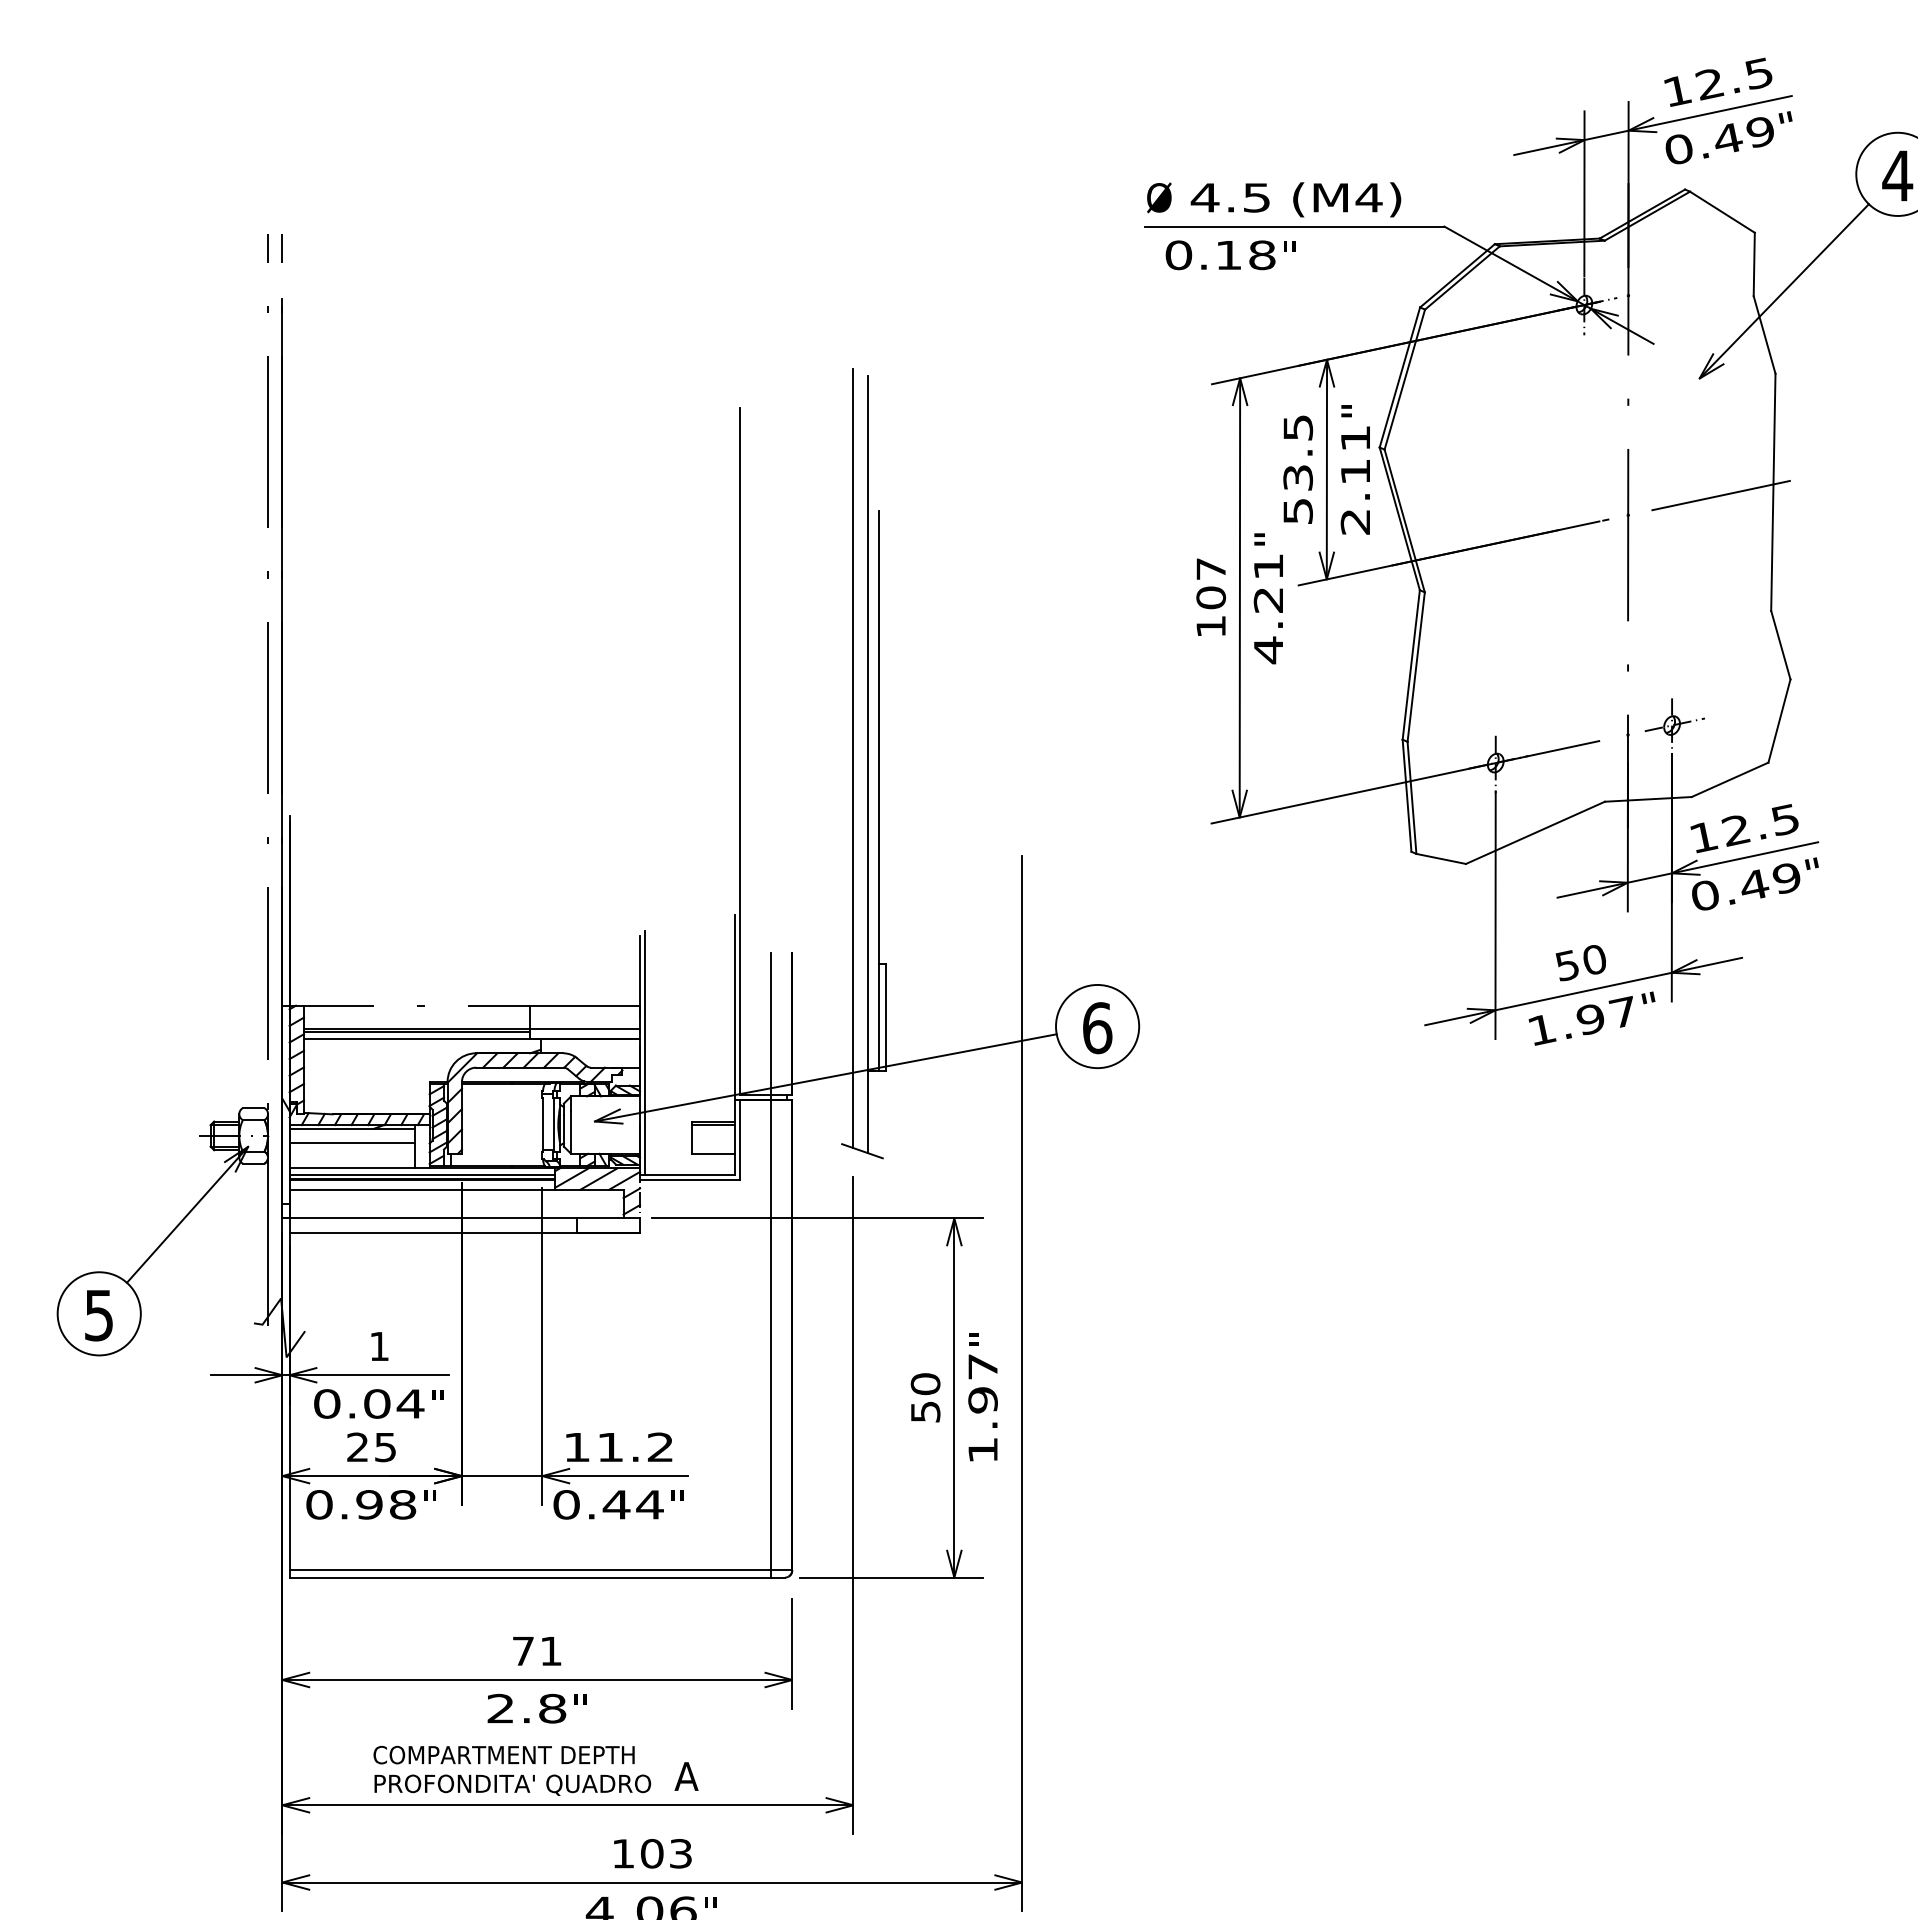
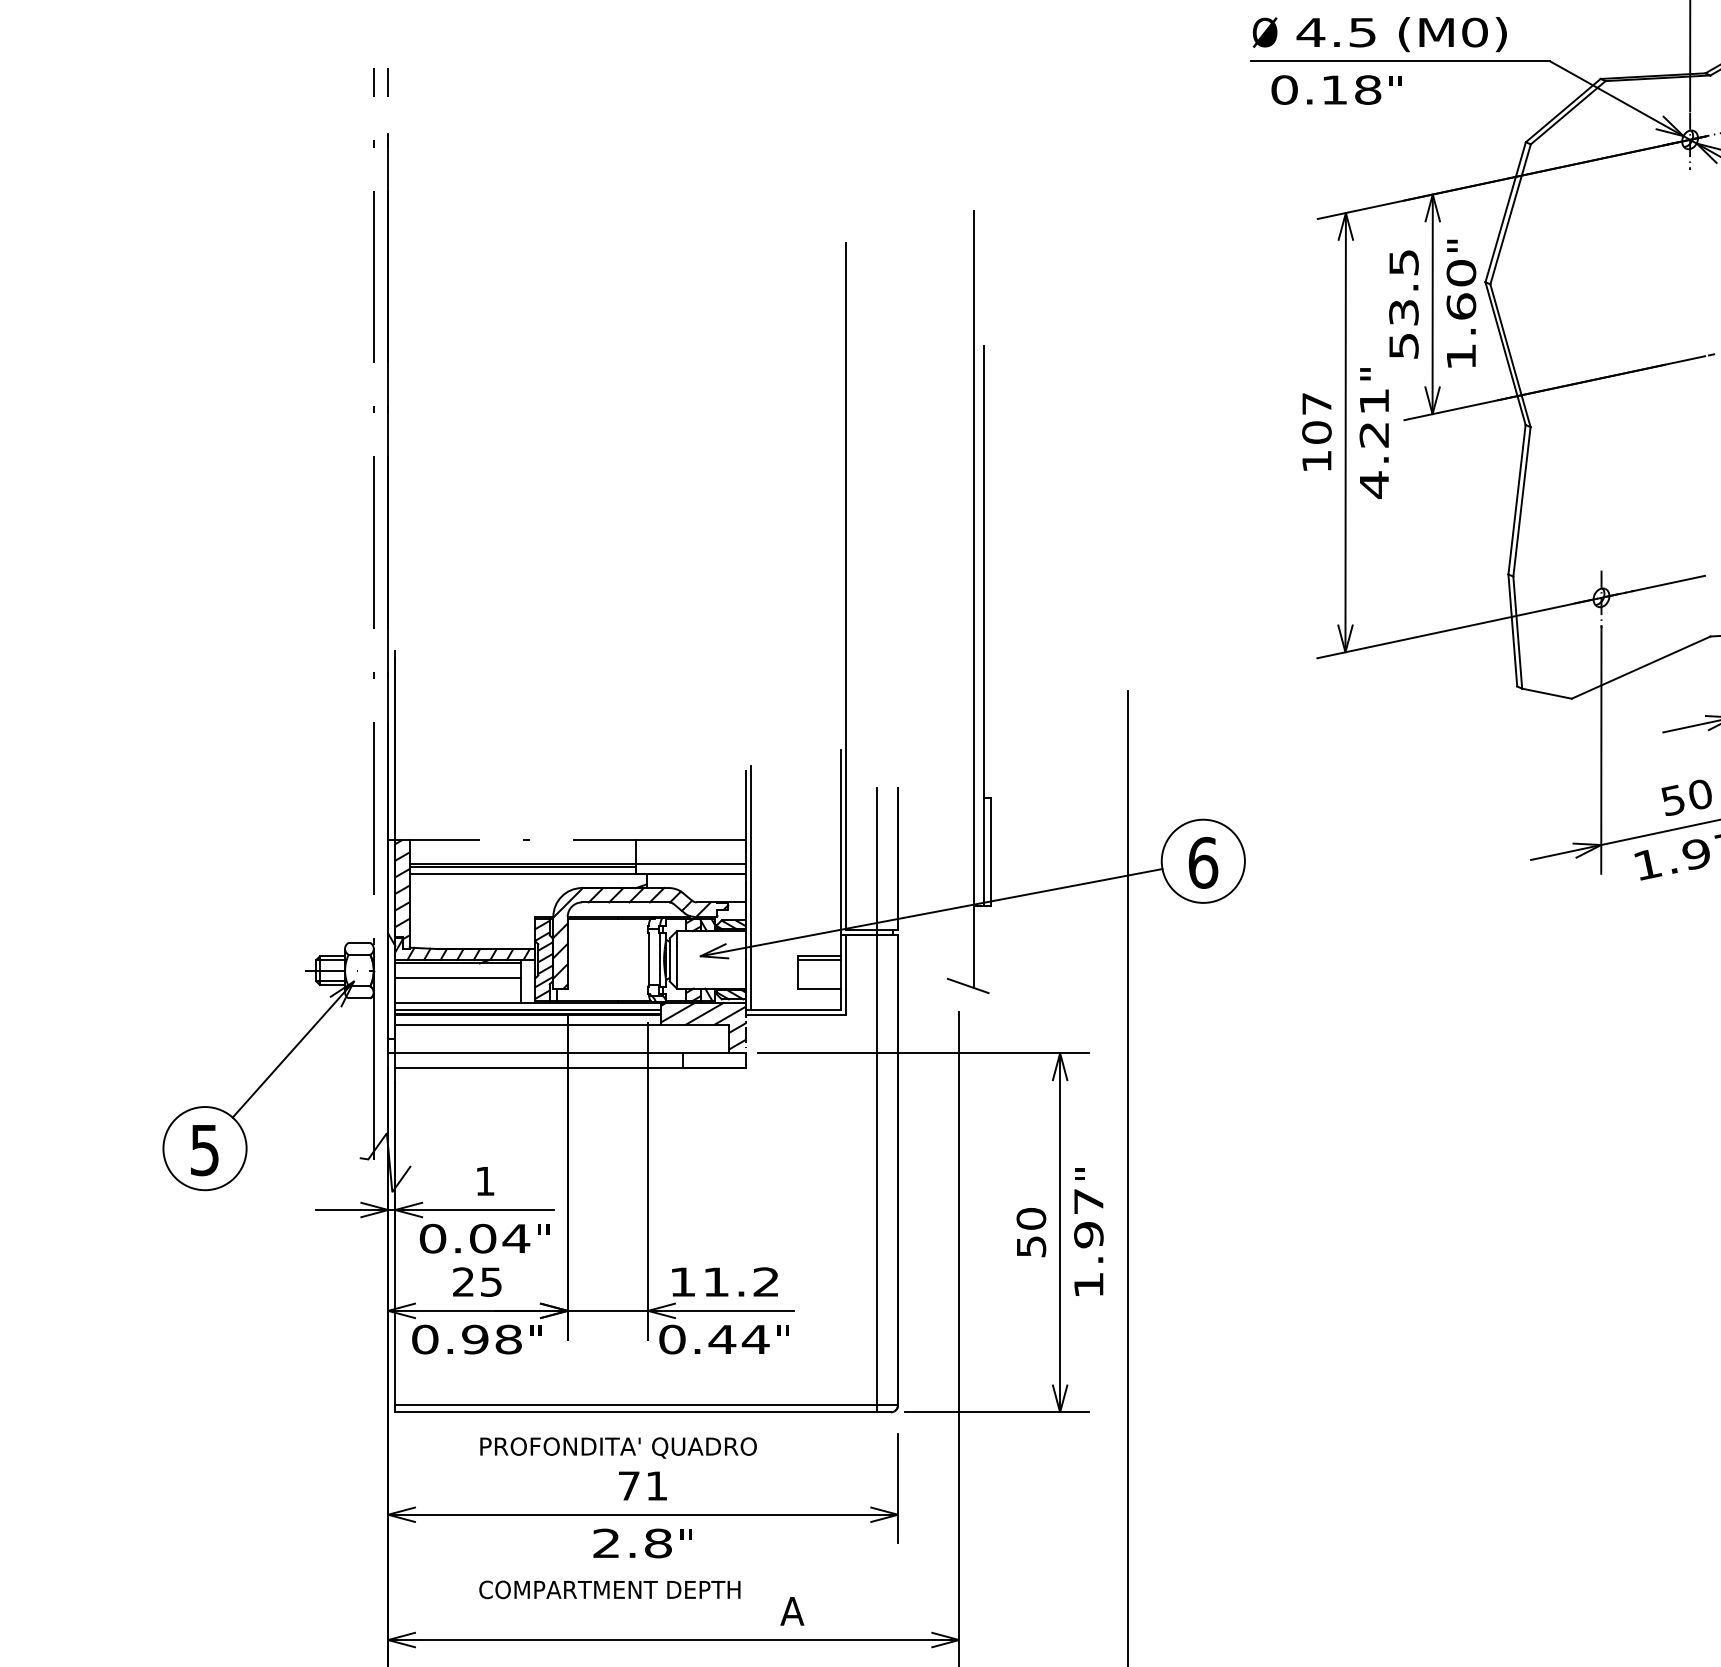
text: (1368, 197) -> (1474, 32), (M4) -> (M0)
text: (1355, 479) -> (1461, 314), 2.11 -> 1.60
line: (853, 758) -> (959, 593), removed
text: (512, 1784) -> (618, 1447), moved

